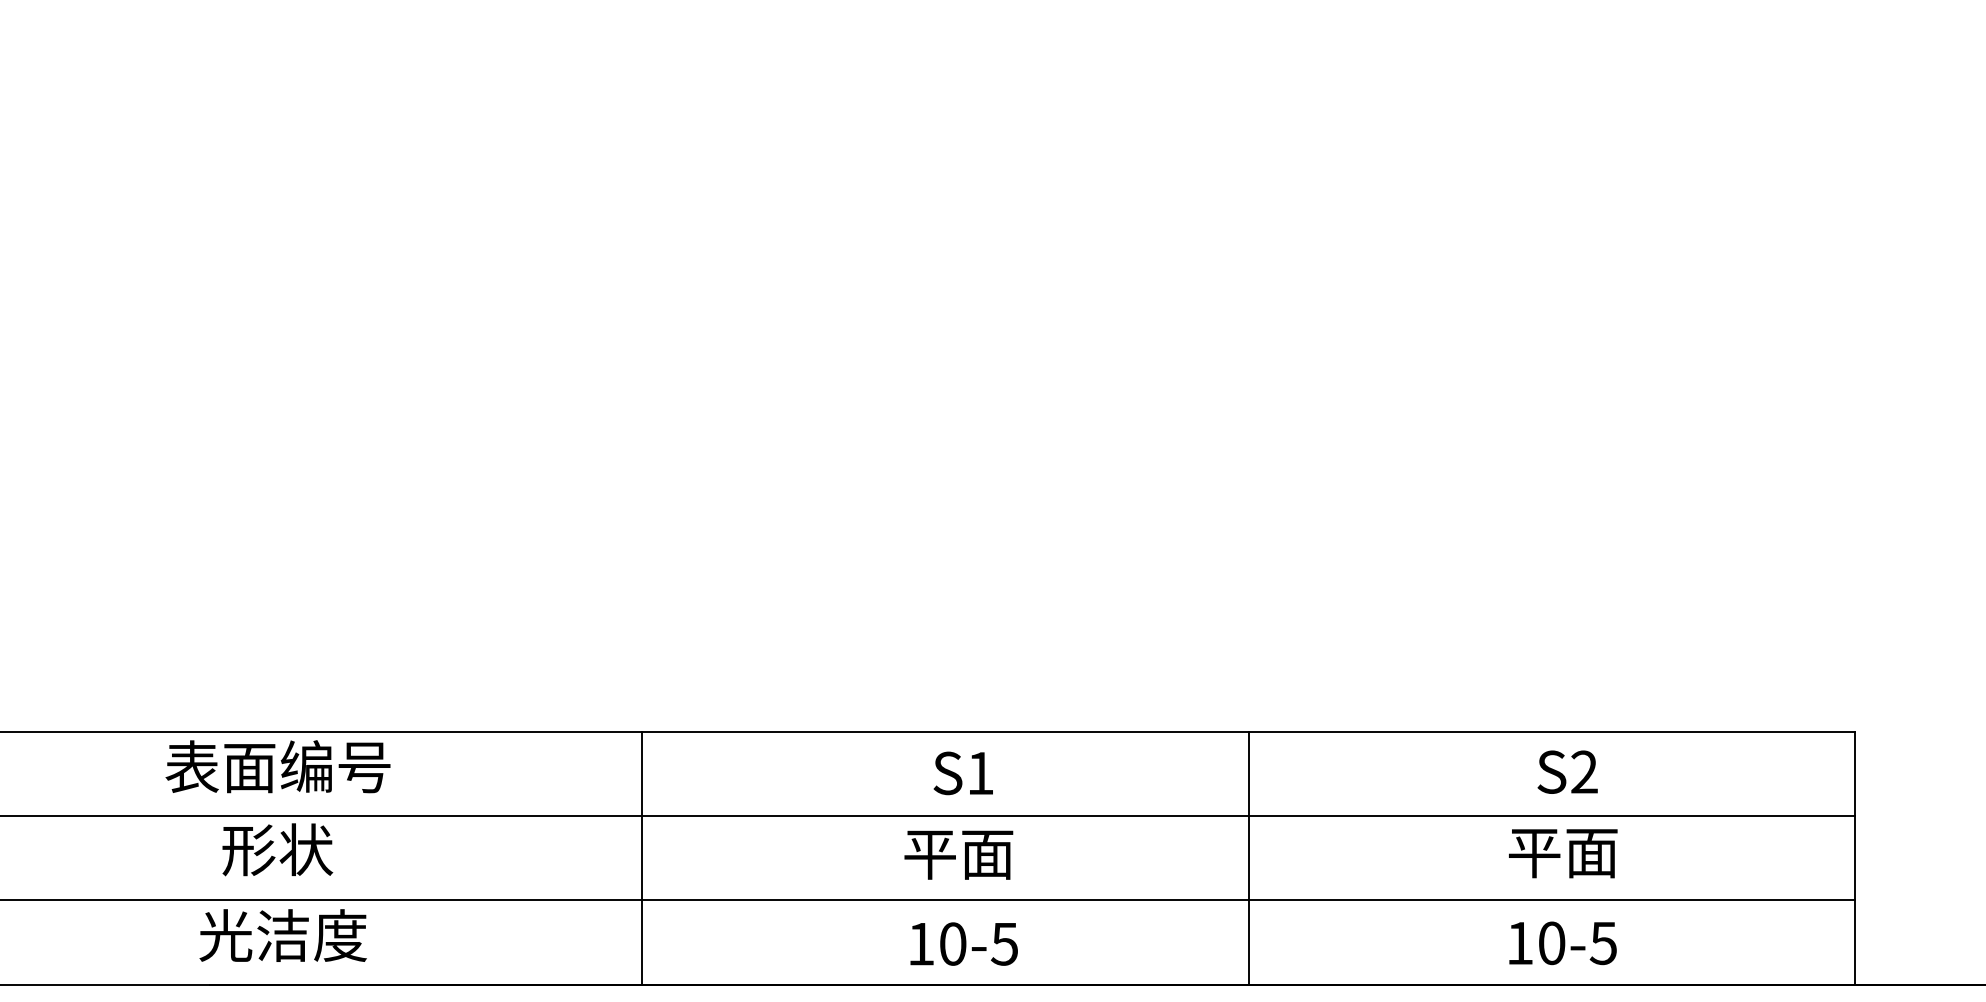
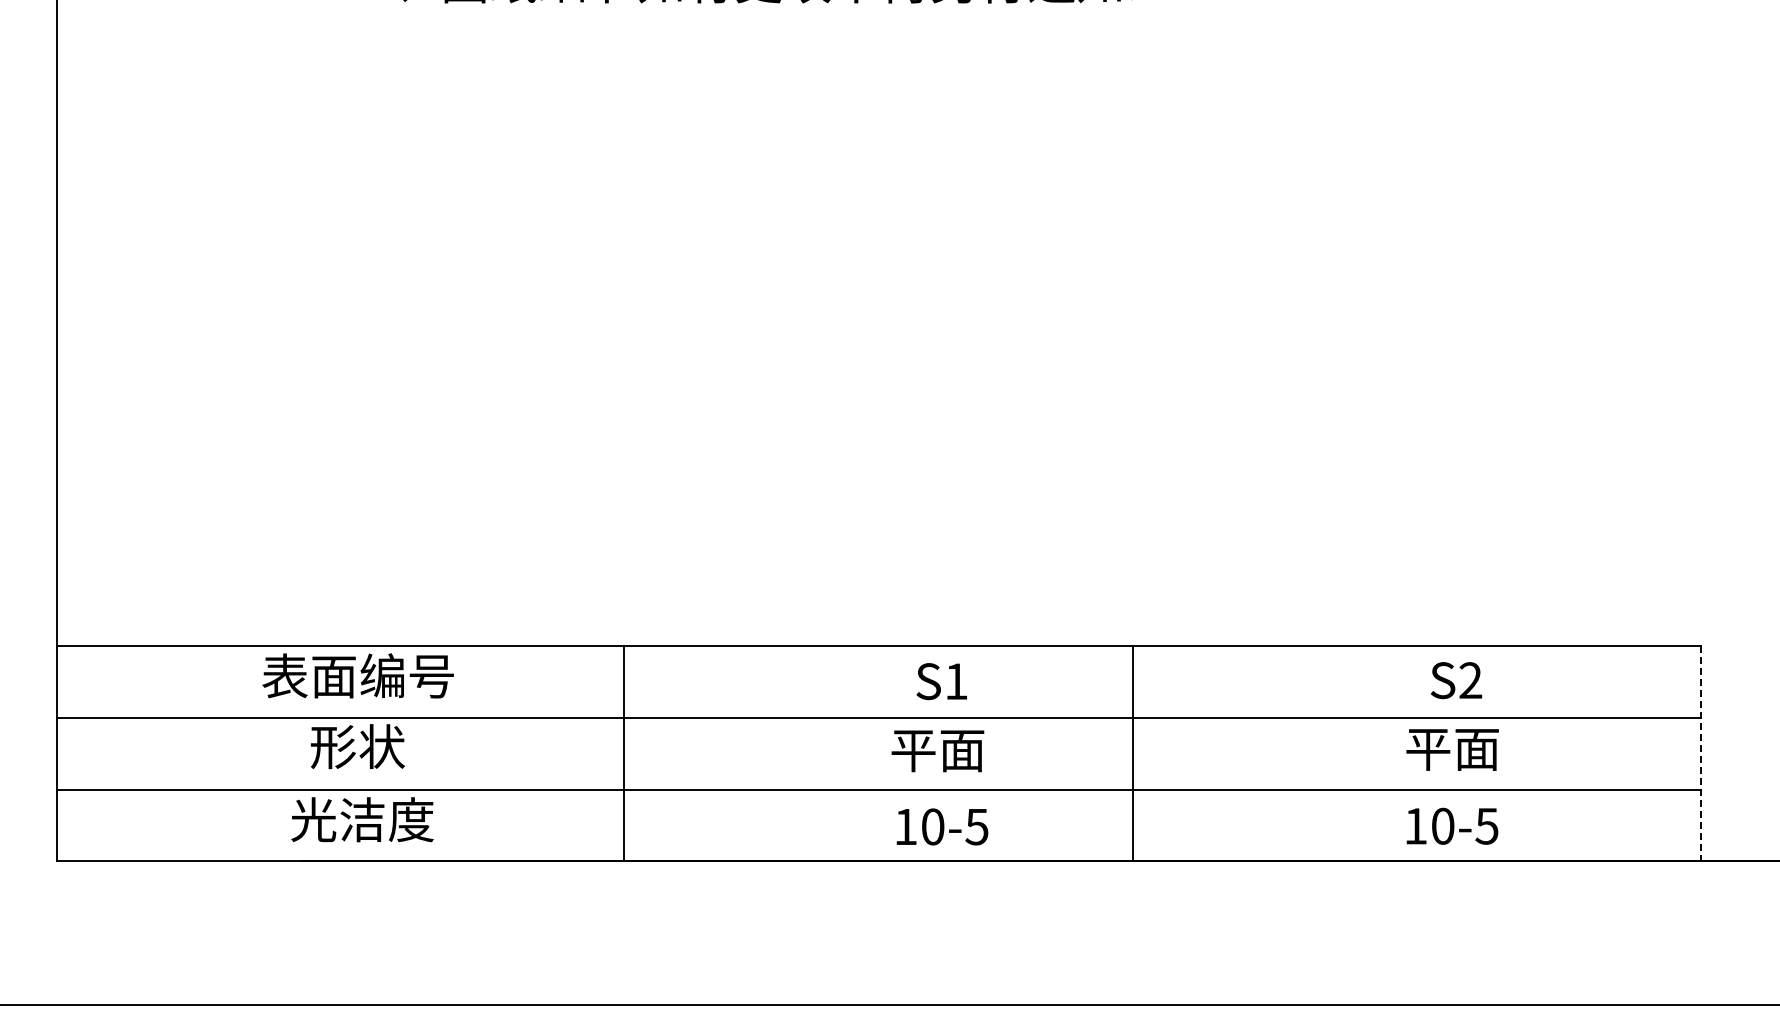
line: (642, 857) -> (624, 753), moved
line: (1248, 857) -> (1132, 753), moved
line: (1854, 857) -> (1700, 753), solid -> dashed

